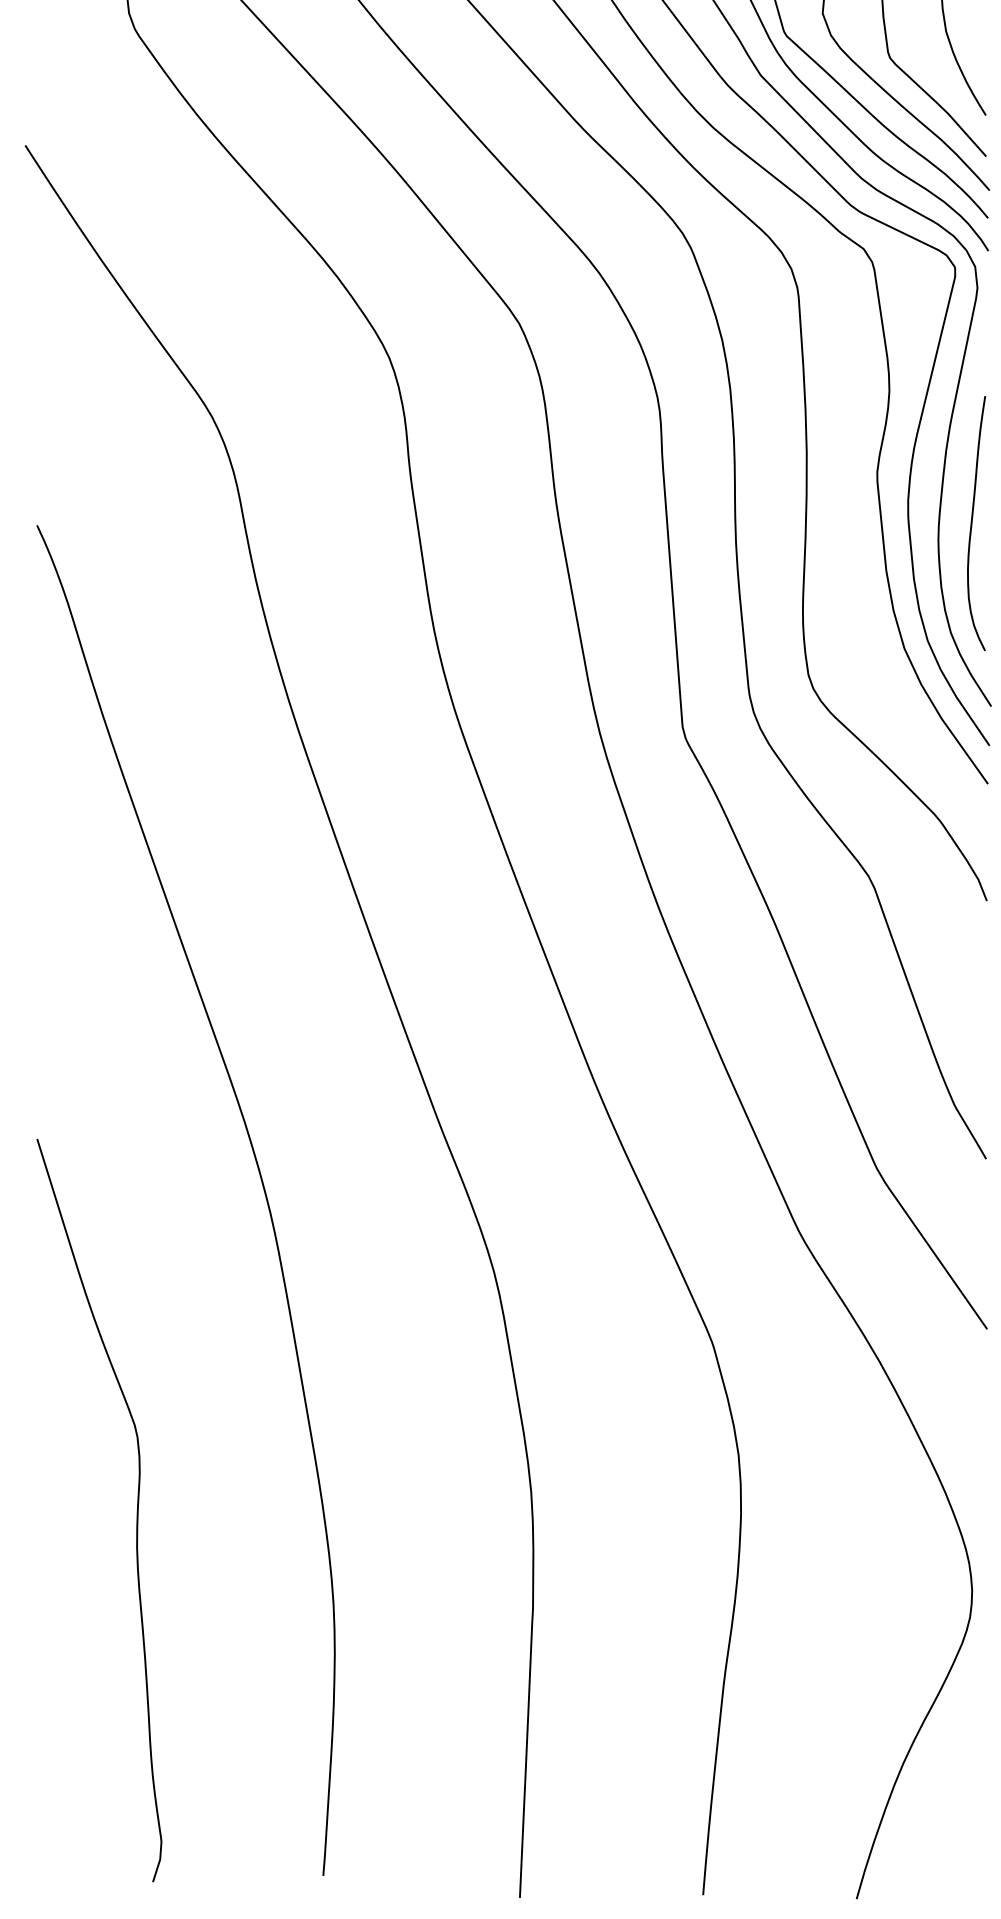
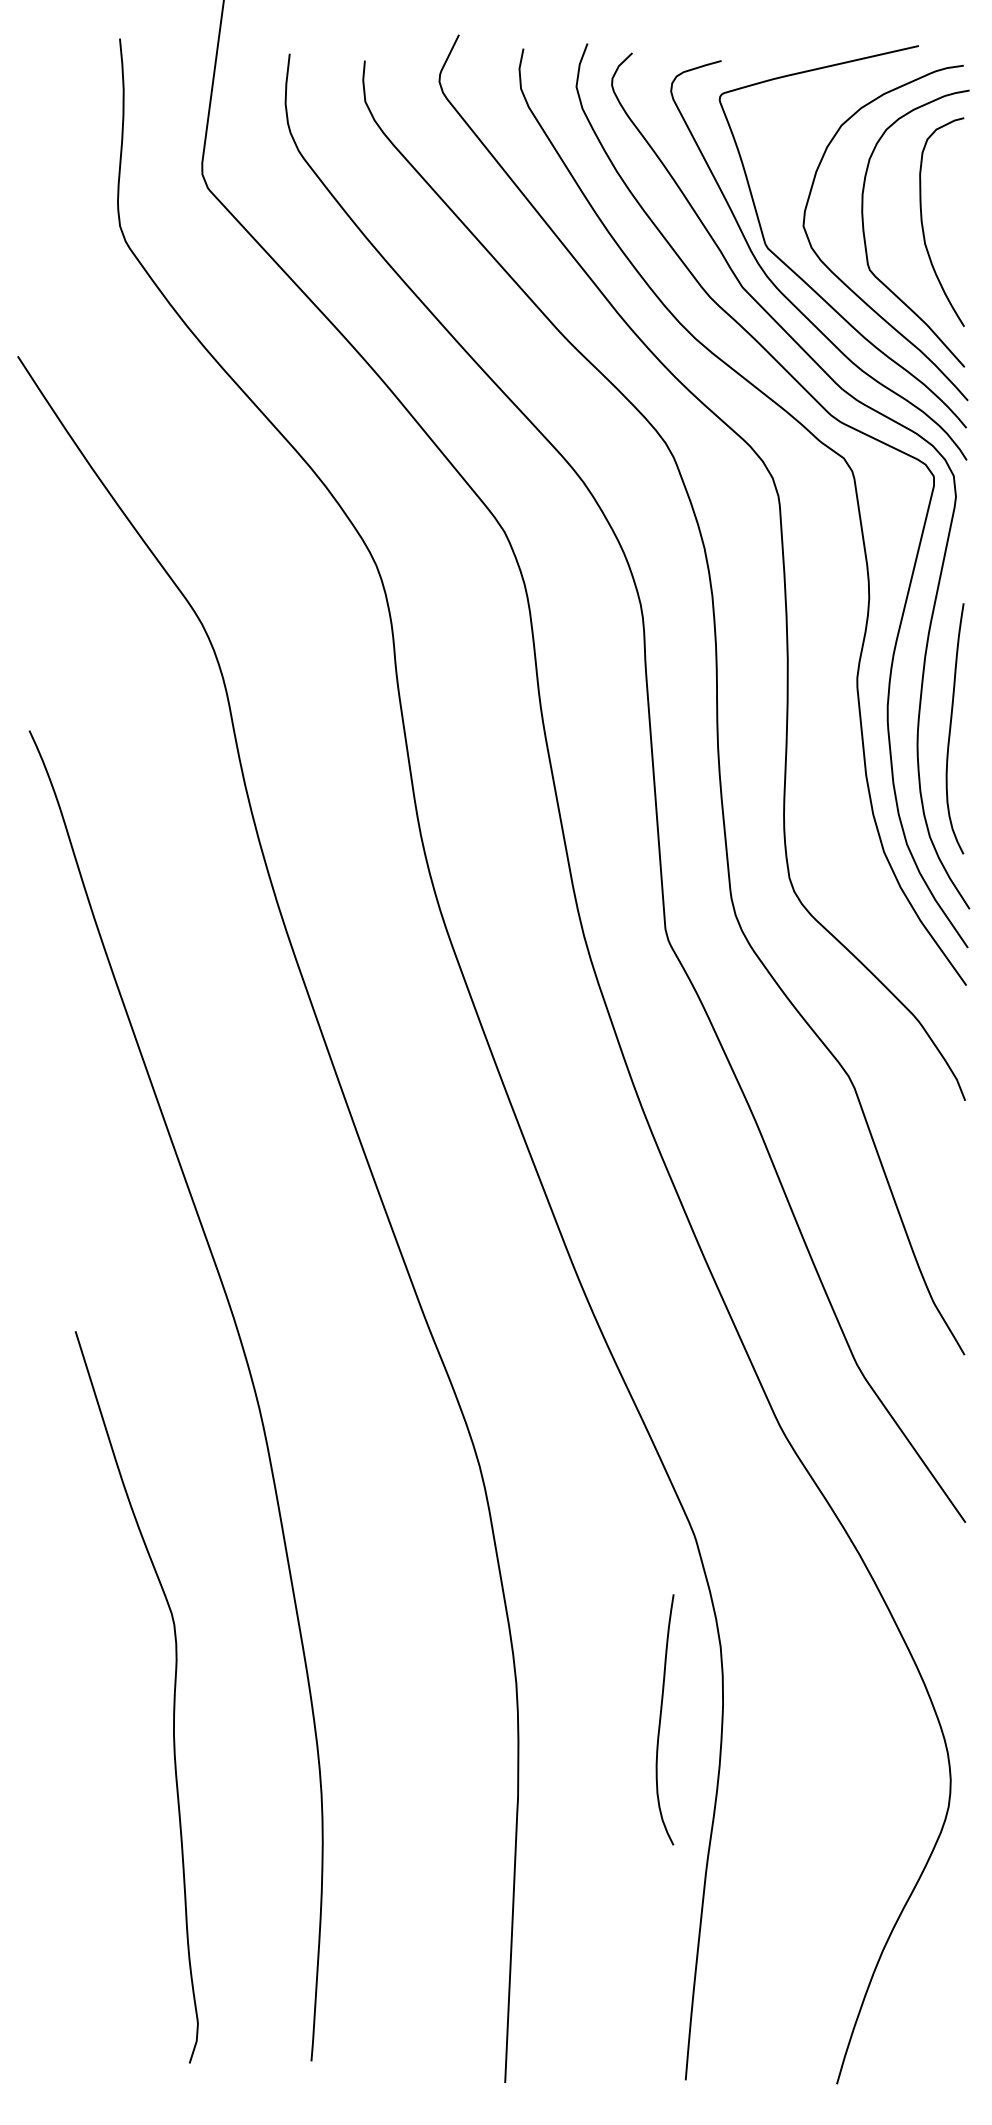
curve: (136, 1510) -> (173, 1697), moved
curve: (678, 1528) -> (661, 1719), added

